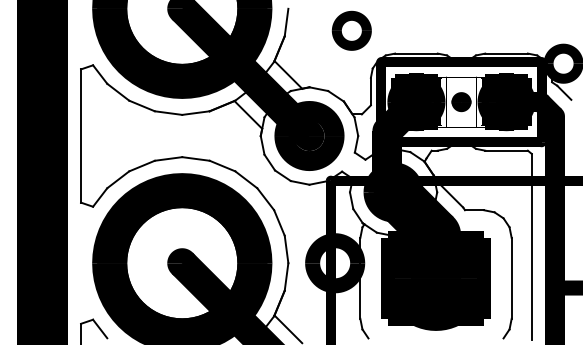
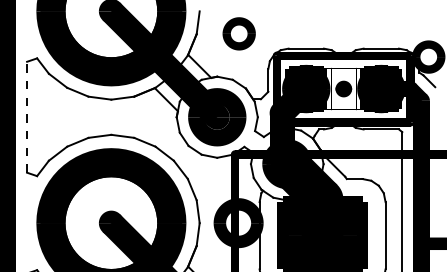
part: (351, 30) -> (238, 33), moved
line: (81, 136) -> (27, 117), solid -> dashed

